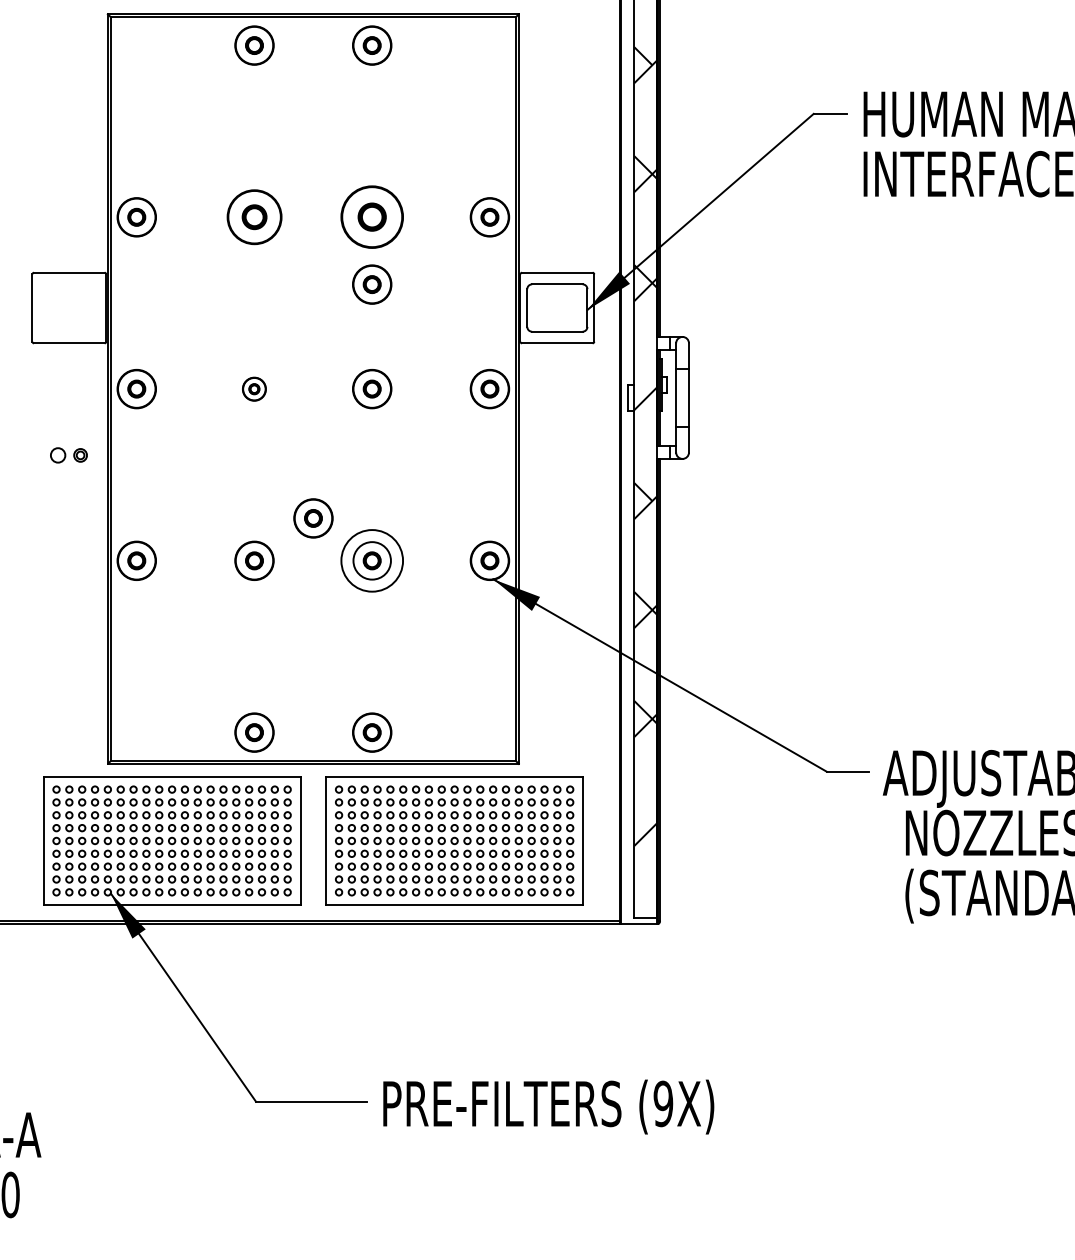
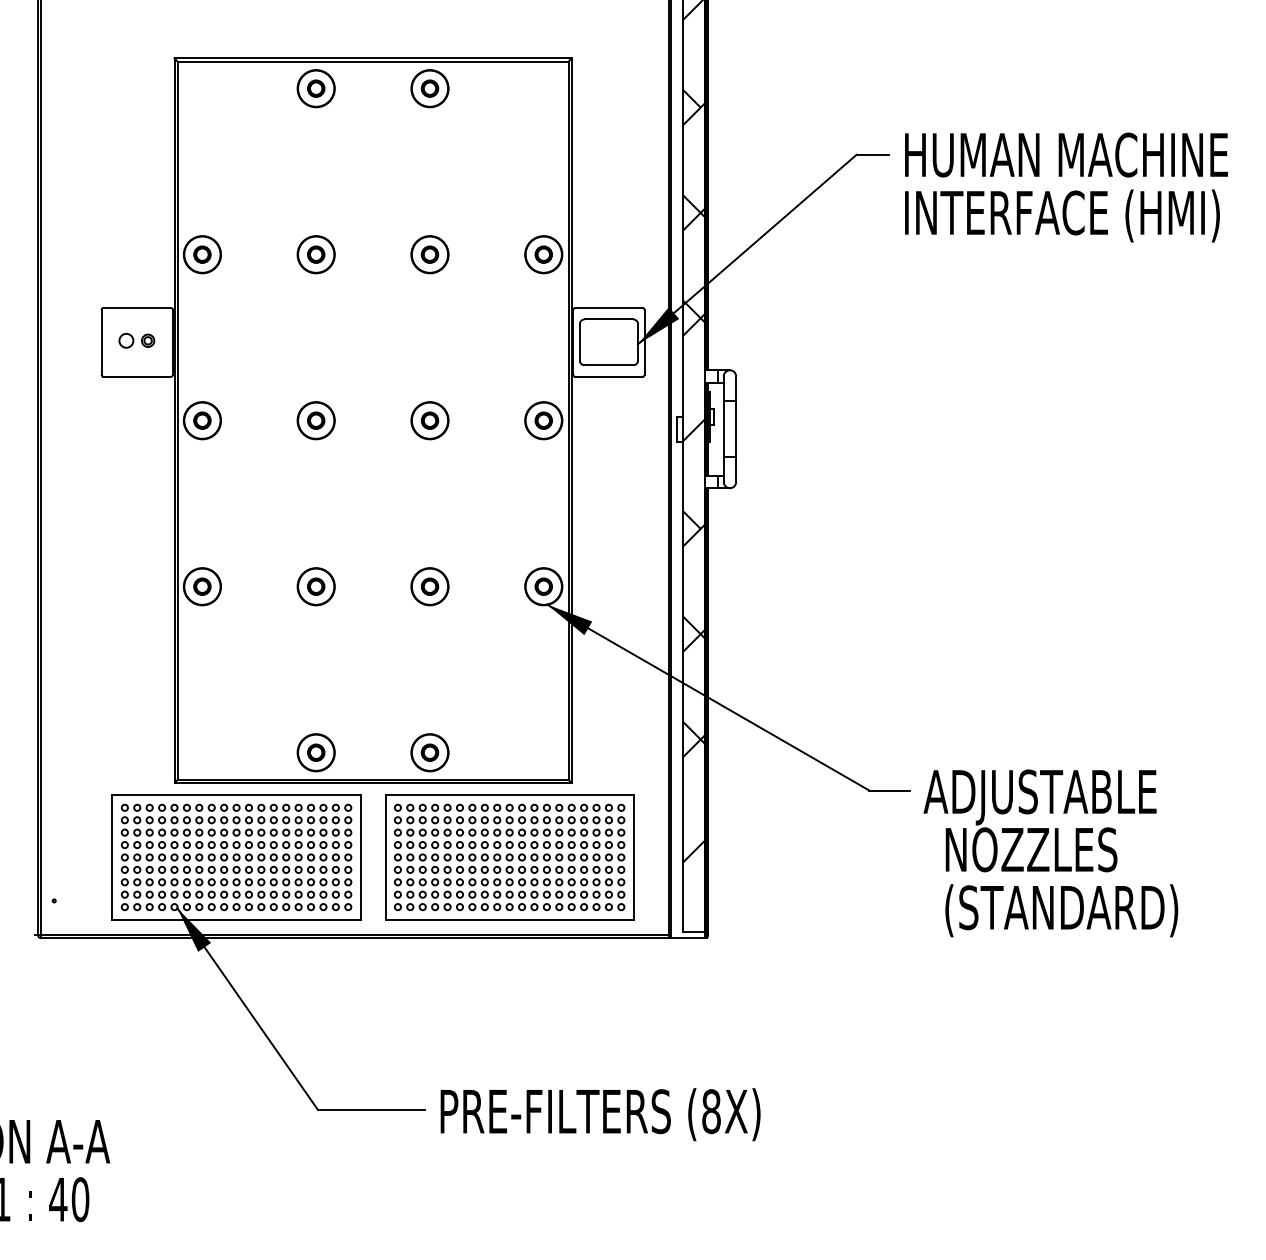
part: (253, 217) -> (315, 254), size x0.71
part: (371, 217) -> (429, 254), size x0.62
part: (371, 284) -> (429, 319), removed
part: (253, 388) -> (315, 420), size x1.67
part: (68, 455) -> (136, 340), moved
part: (312, 518) -> (372, 545), removed
circle: (371, 560) -> (429, 586), size x0.62
text: (663, 1103) -> (711, 1111), (9X) -> (8X)

